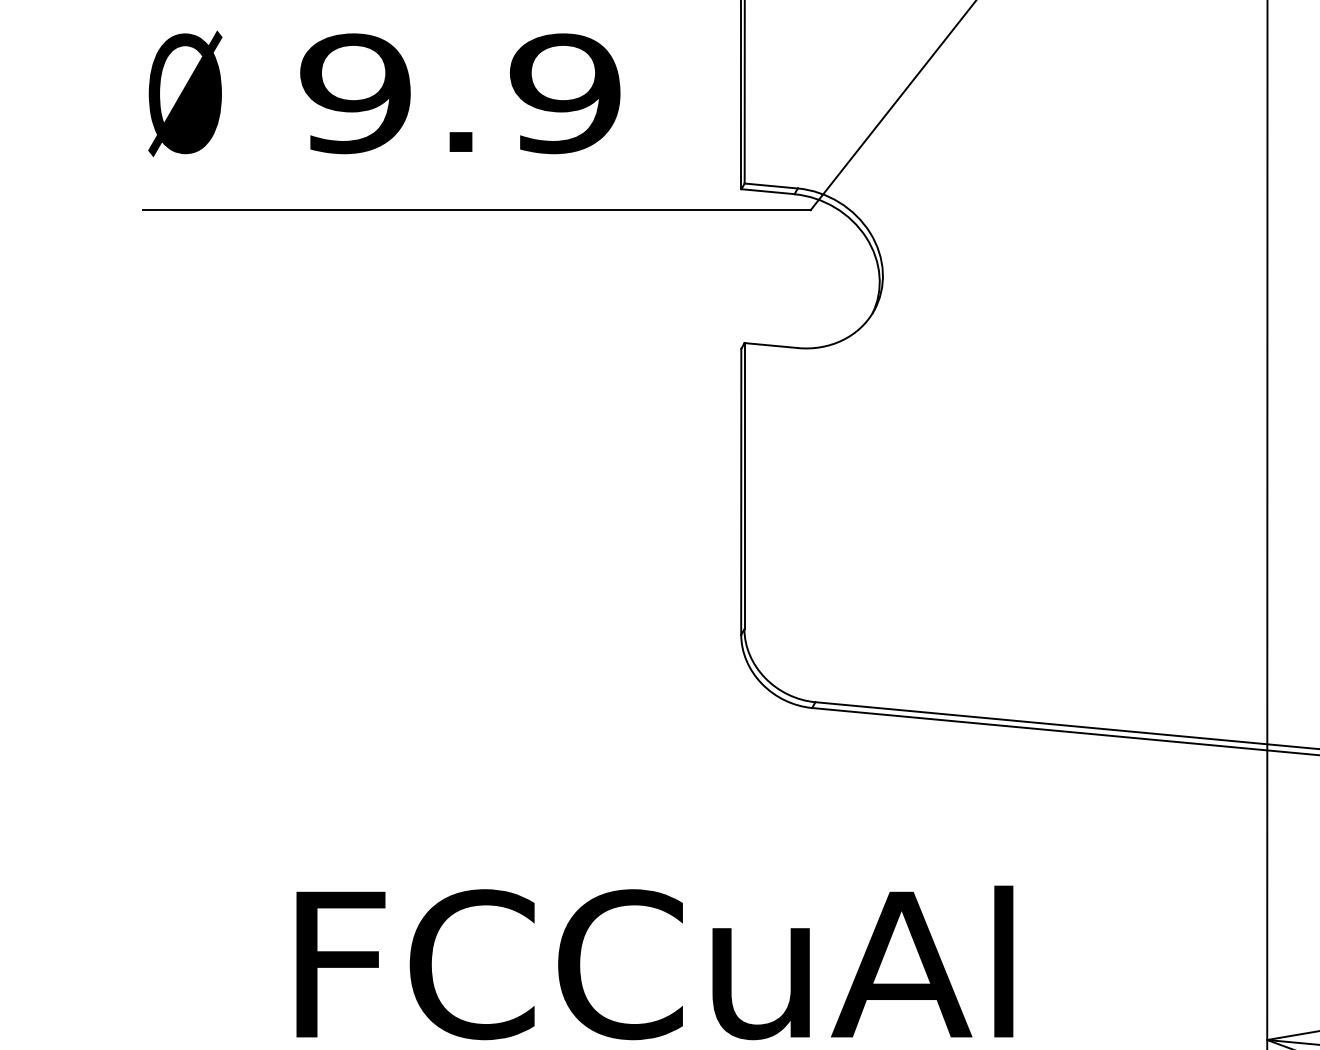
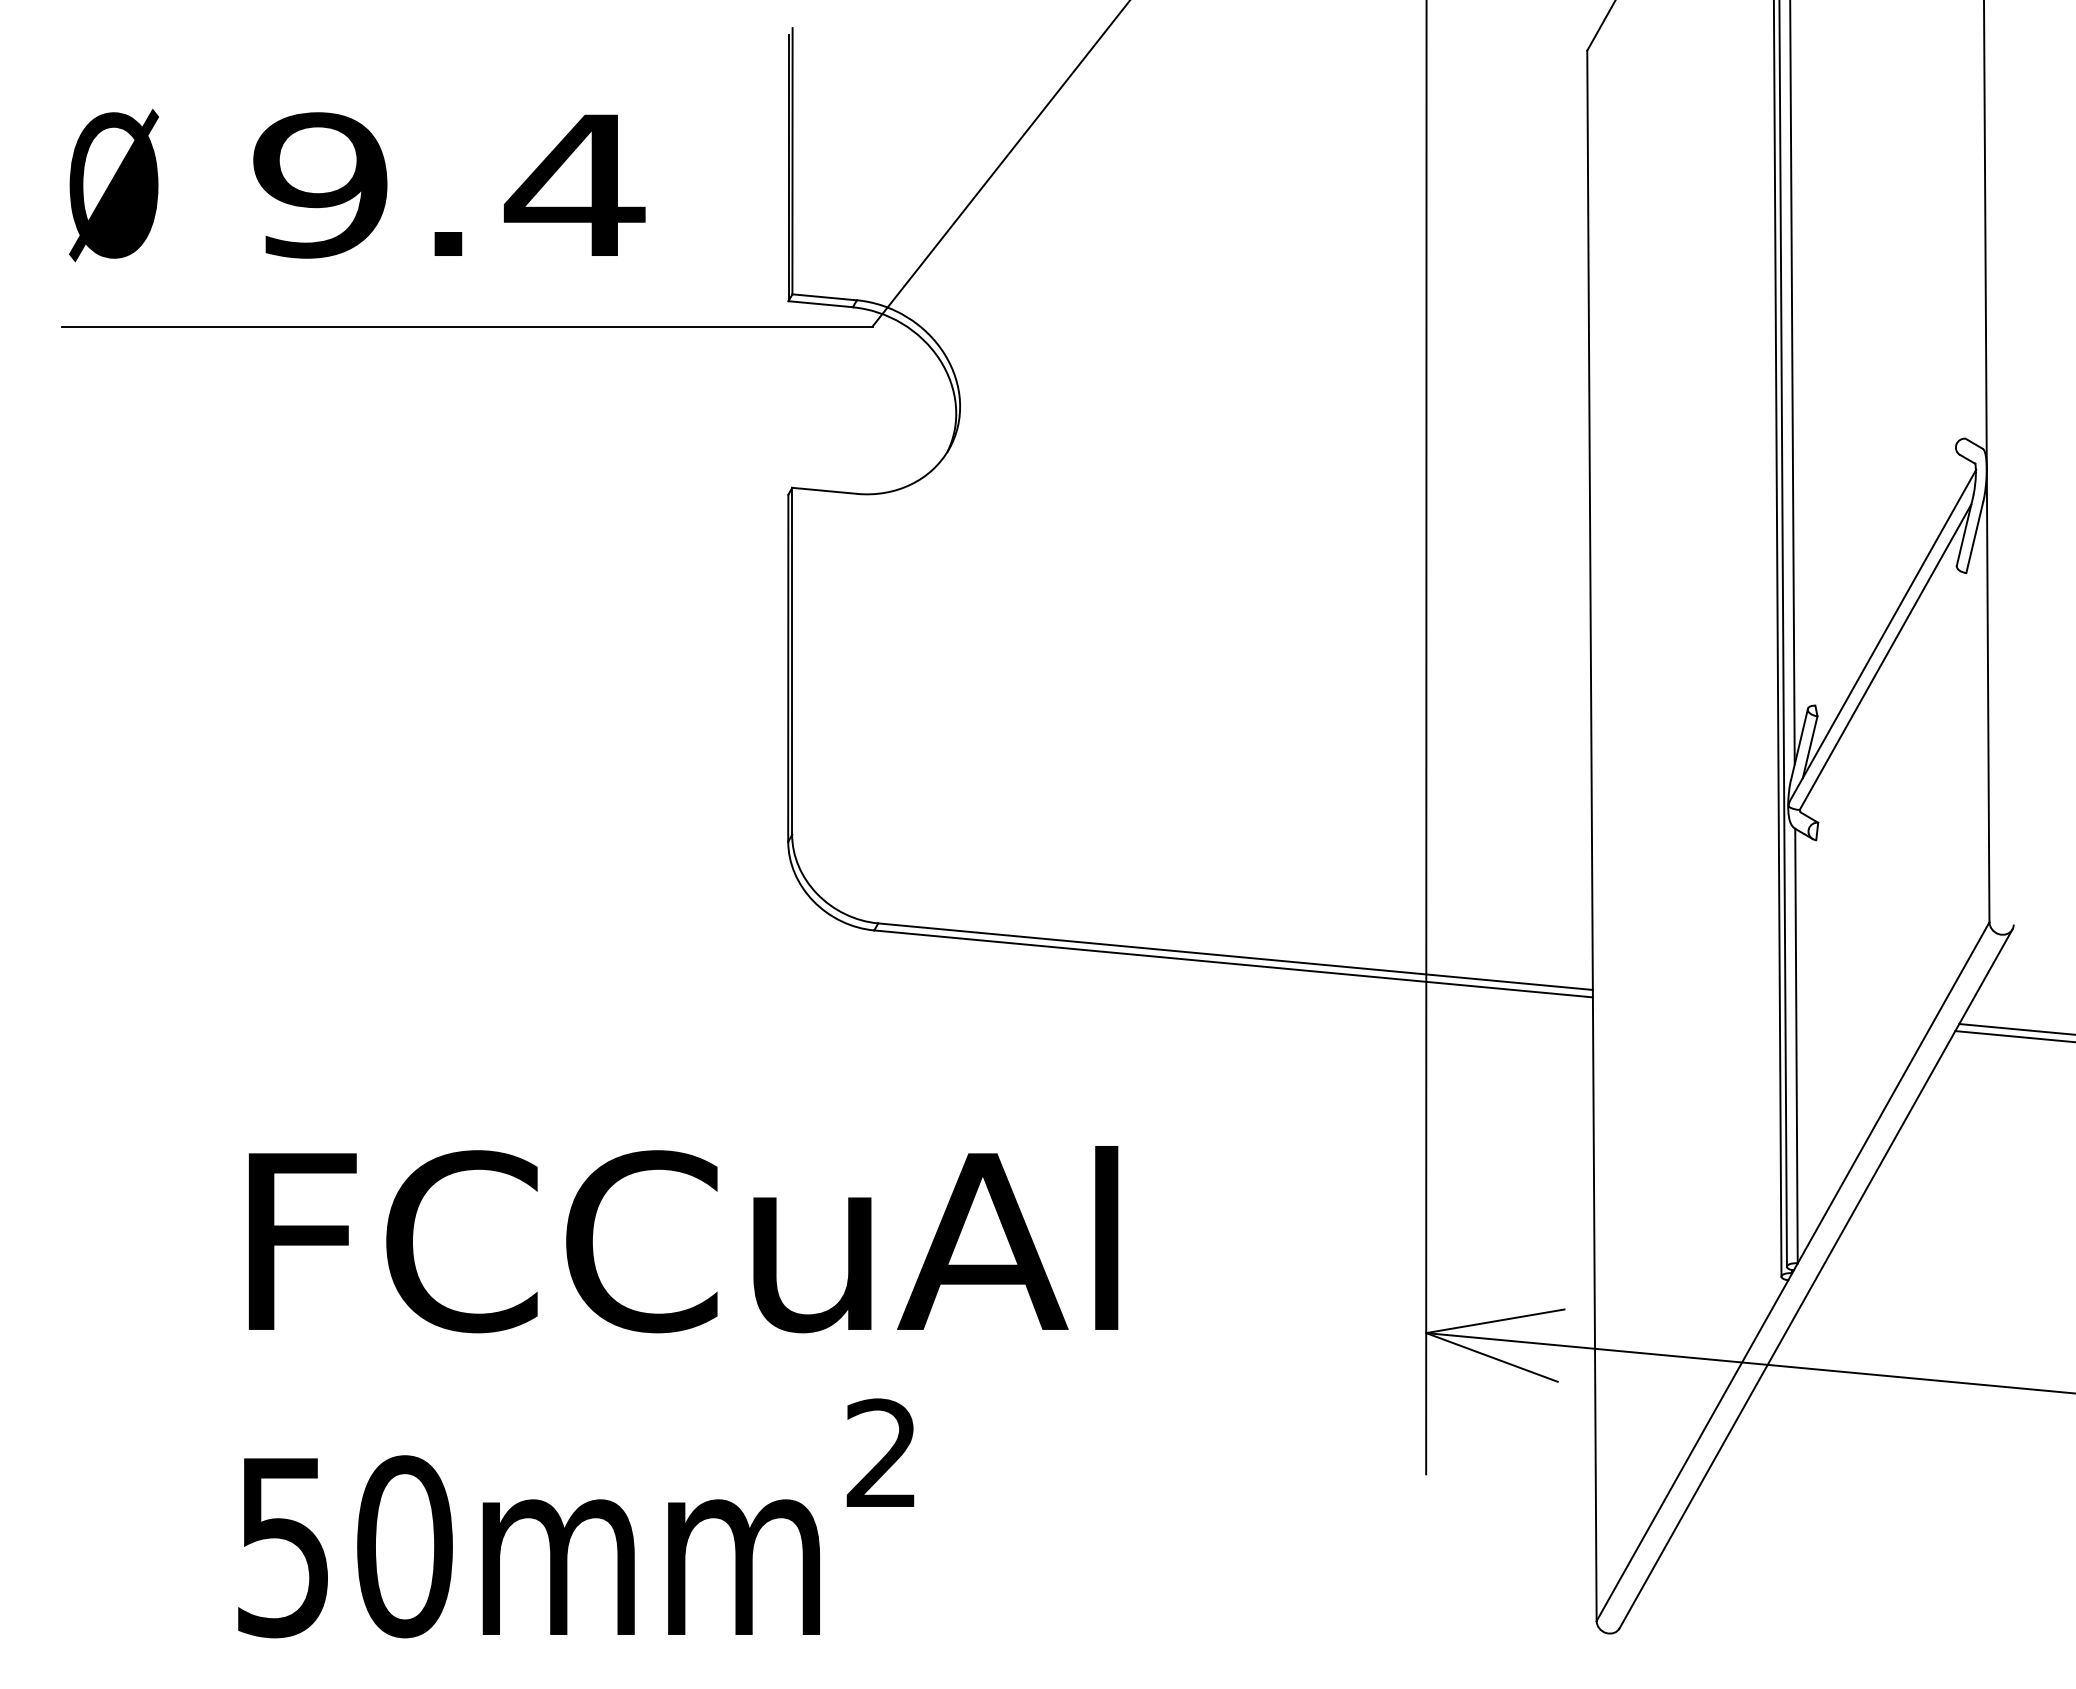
text: (564, 93) -> (574, 185), 9.9 -> 9.4

